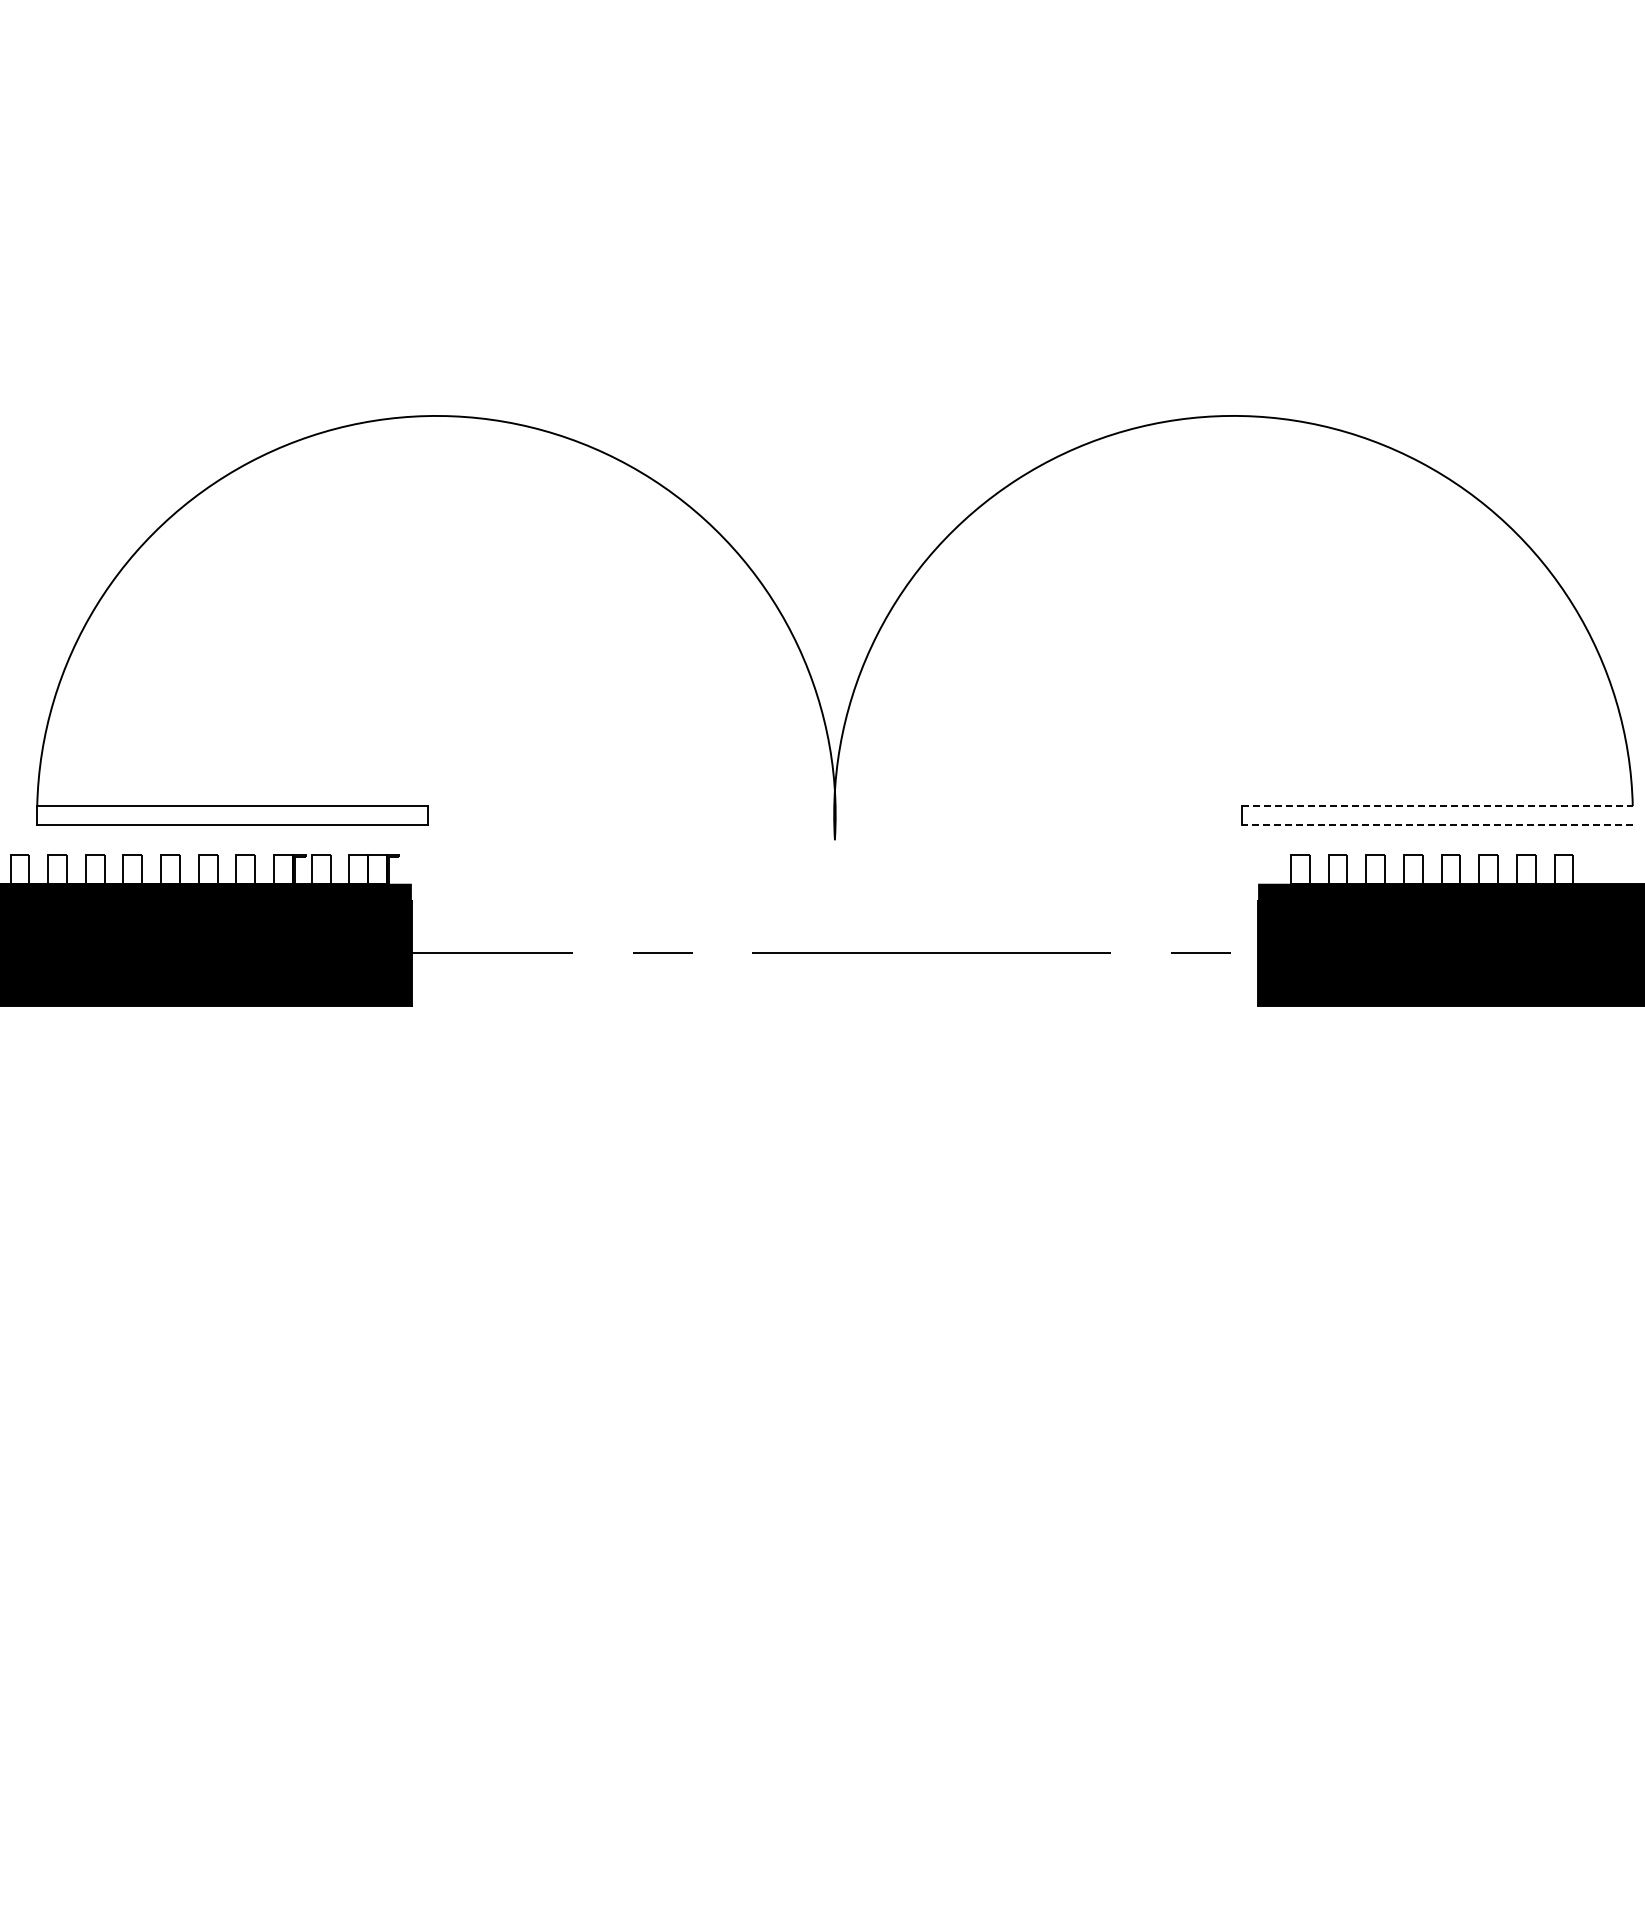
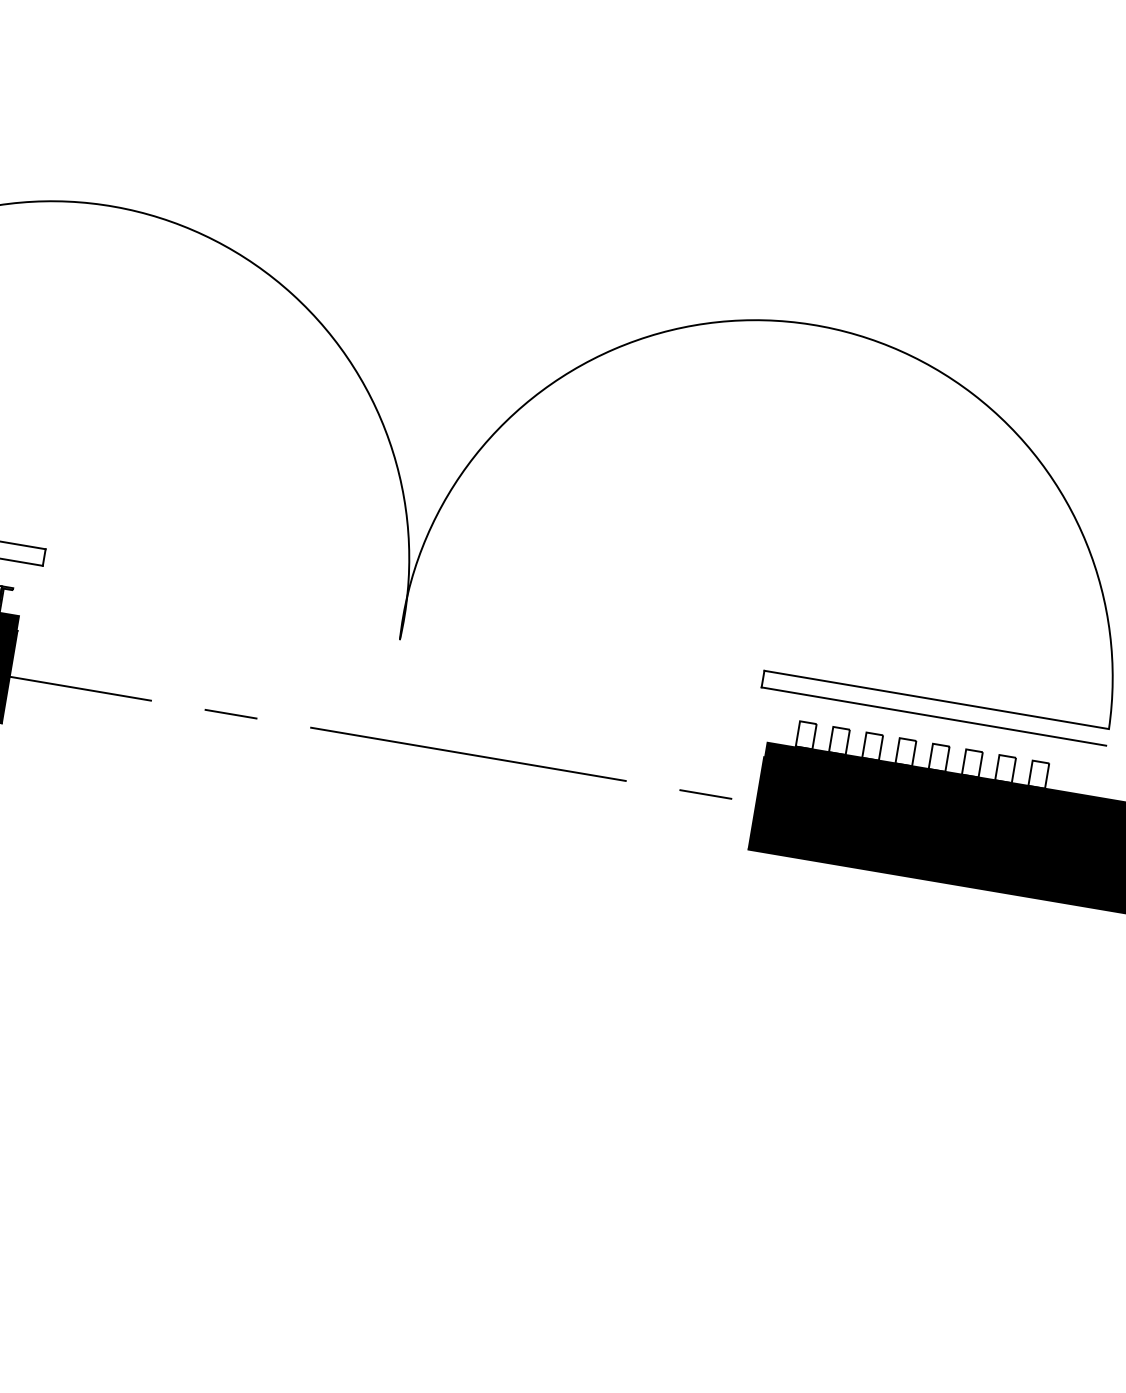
line: (1438, 806) -> (937, 700), dashed -> solid
line: (1437, 824) -> (933, 716), dashed -> solid

